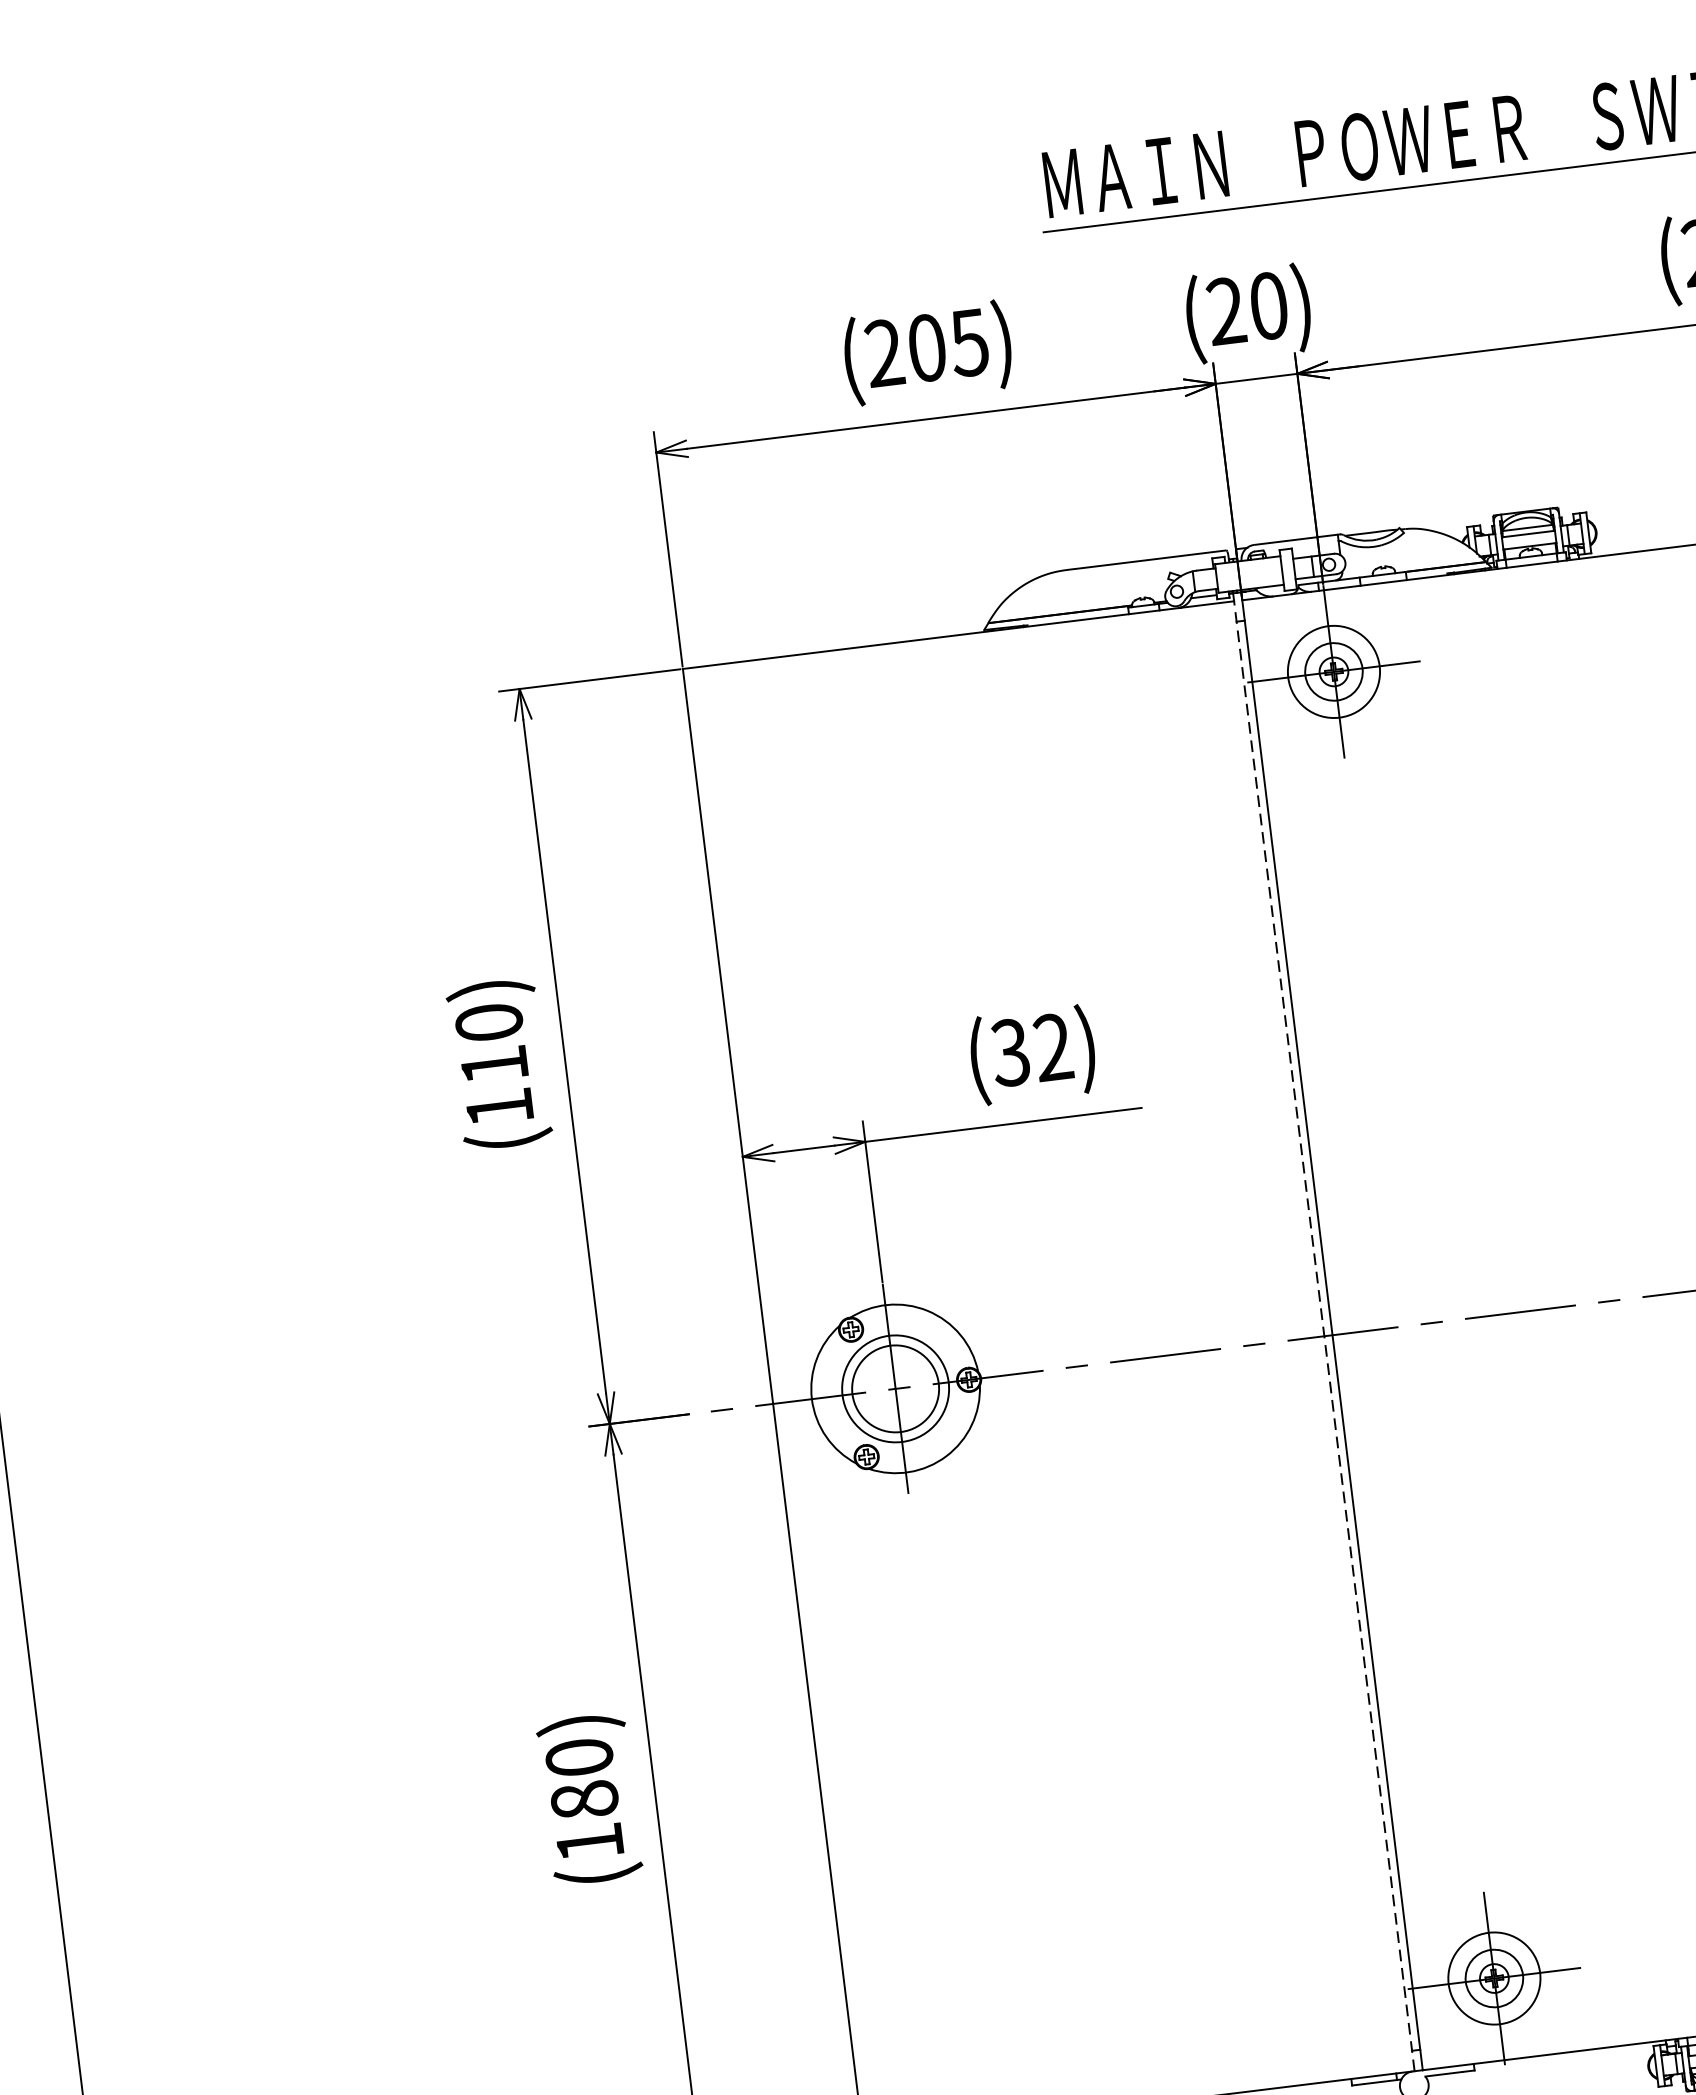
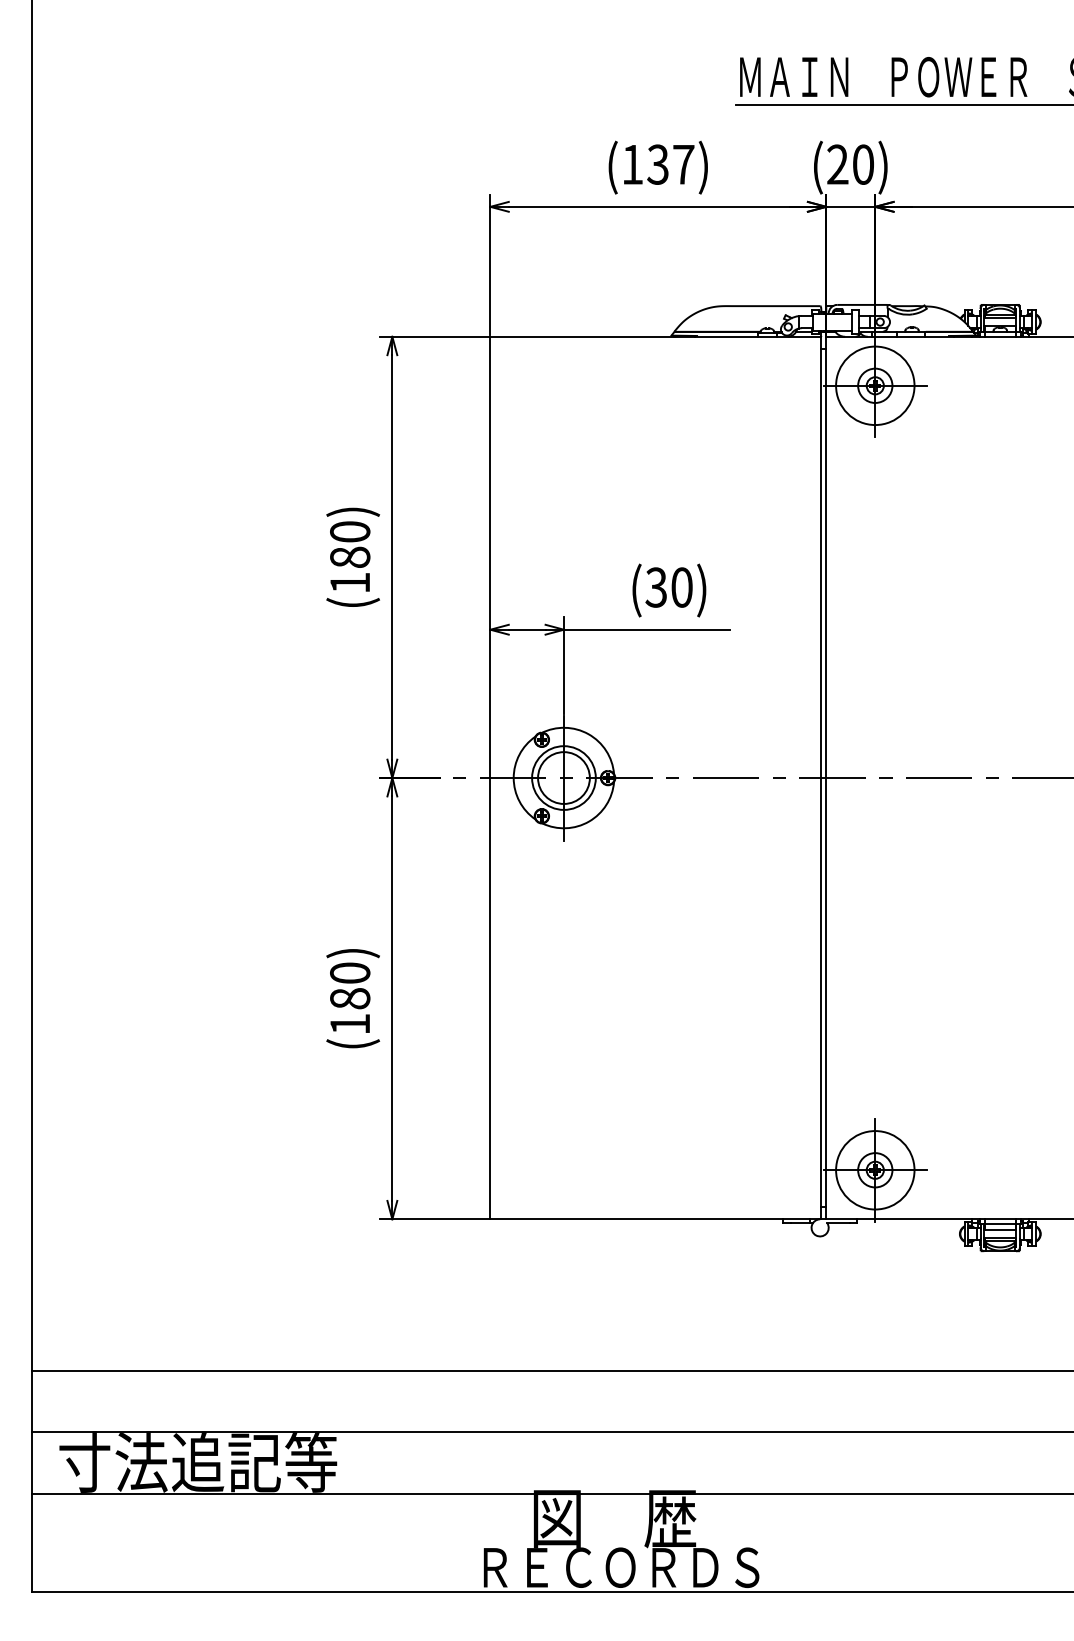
text: (927, 347) -> (658, 164), (205) -> (137)
circle: (1334, 671) -> (875, 385), size x1.43
text: (1052, 1047) -> (681, 587), (32) -> (30)
text: (494, 1063) -> (350, 556), (110) -> (180)
line: (1324, 1335) -> (821, 777), dashed -> solid
circle: (1494, 1978) -> (875, 1170), size x1.43

